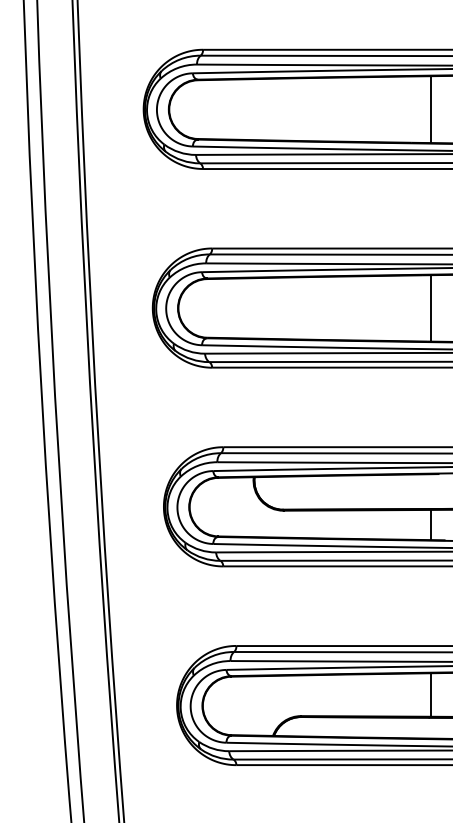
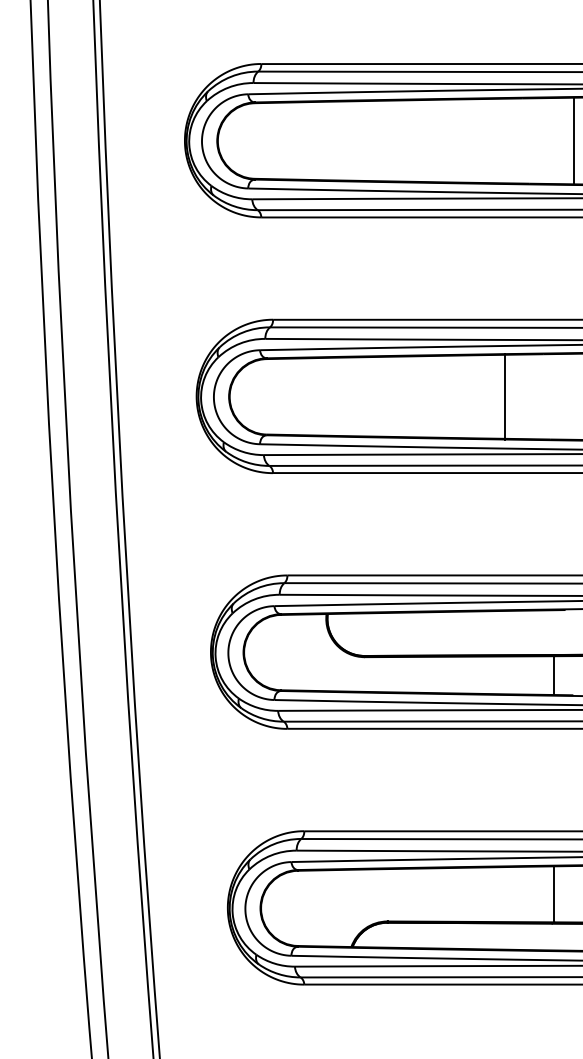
line: (430, 109) -> (573, 140), moved
line: (430, 308) -> (505, 396), moved

